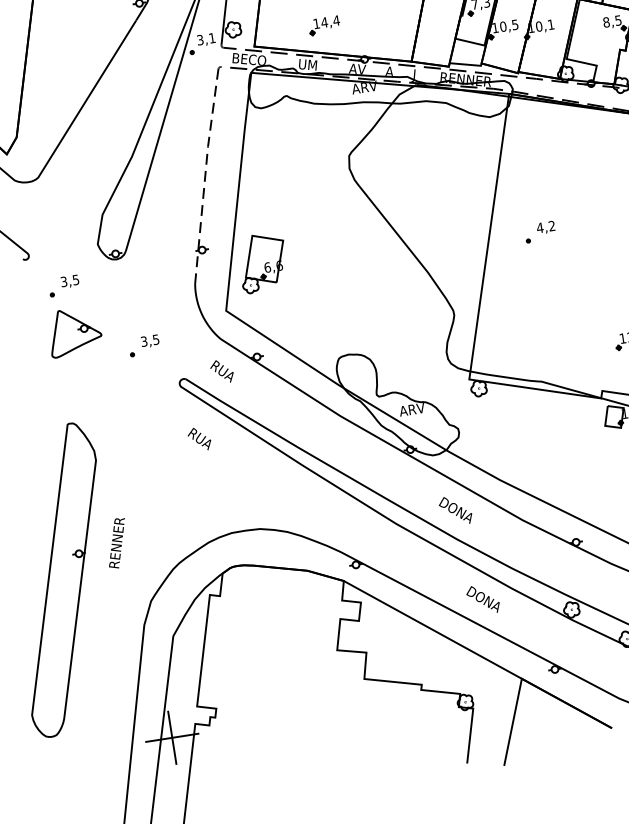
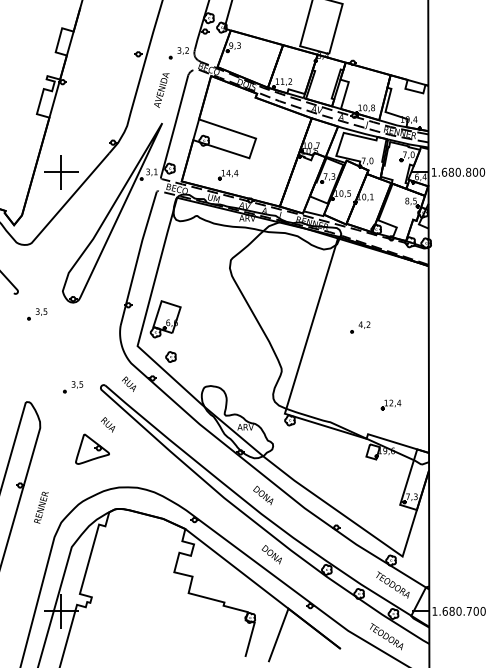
part: (67, 61) -> (61, 172), added
line: (204, 175) -> (137, 258), dashed -> solid
part: (540, 232) -> (360, 327), moved
part: (279, 318) -> (170, 356), added
part: (74, 330) -> (92, 448), moved
part: (144, 346) -> (73, 387), moved
text: (117, 543) -> (41, 507), moved

